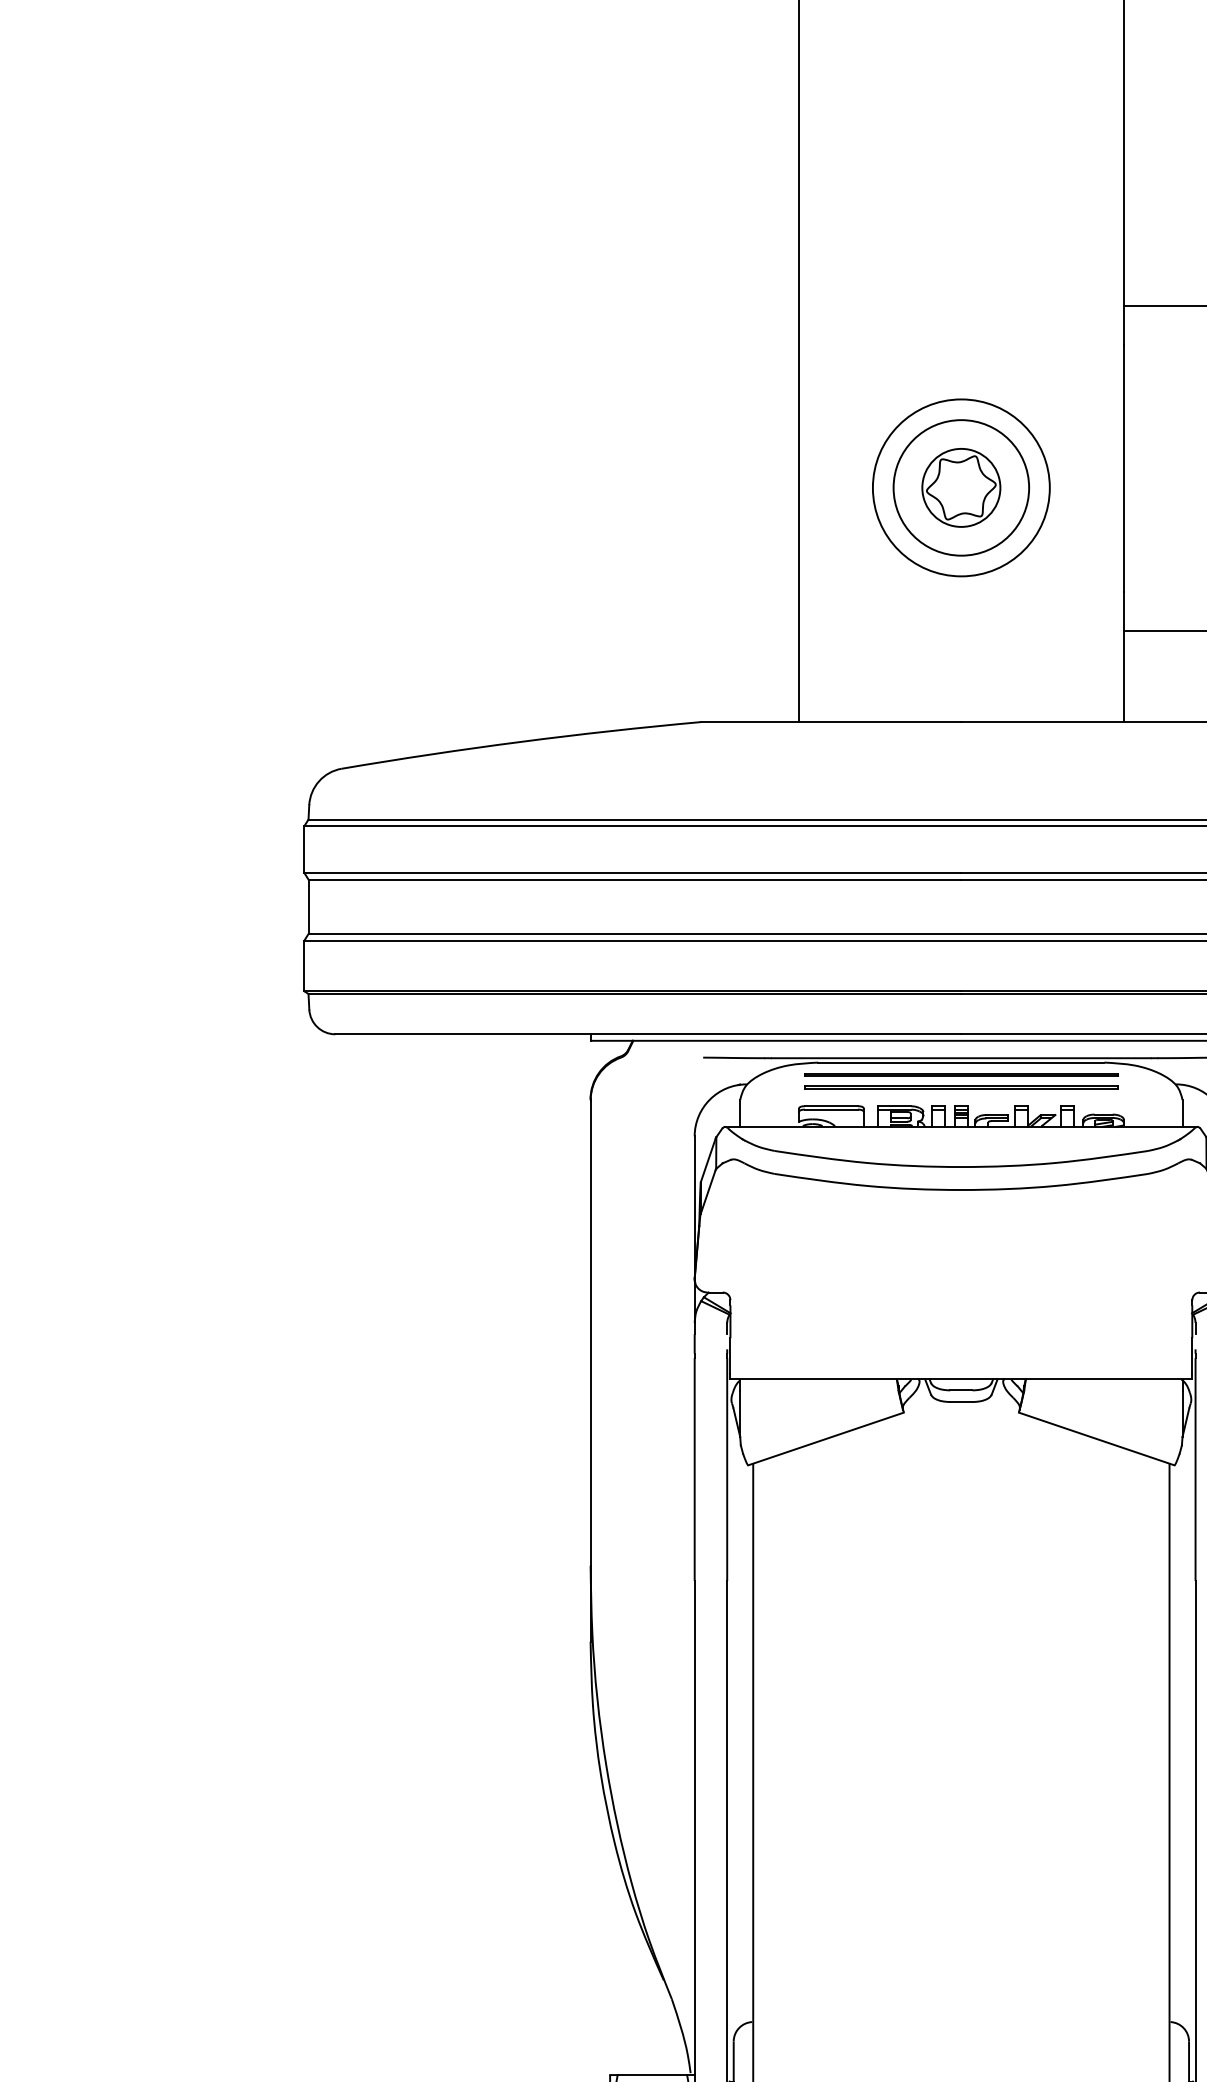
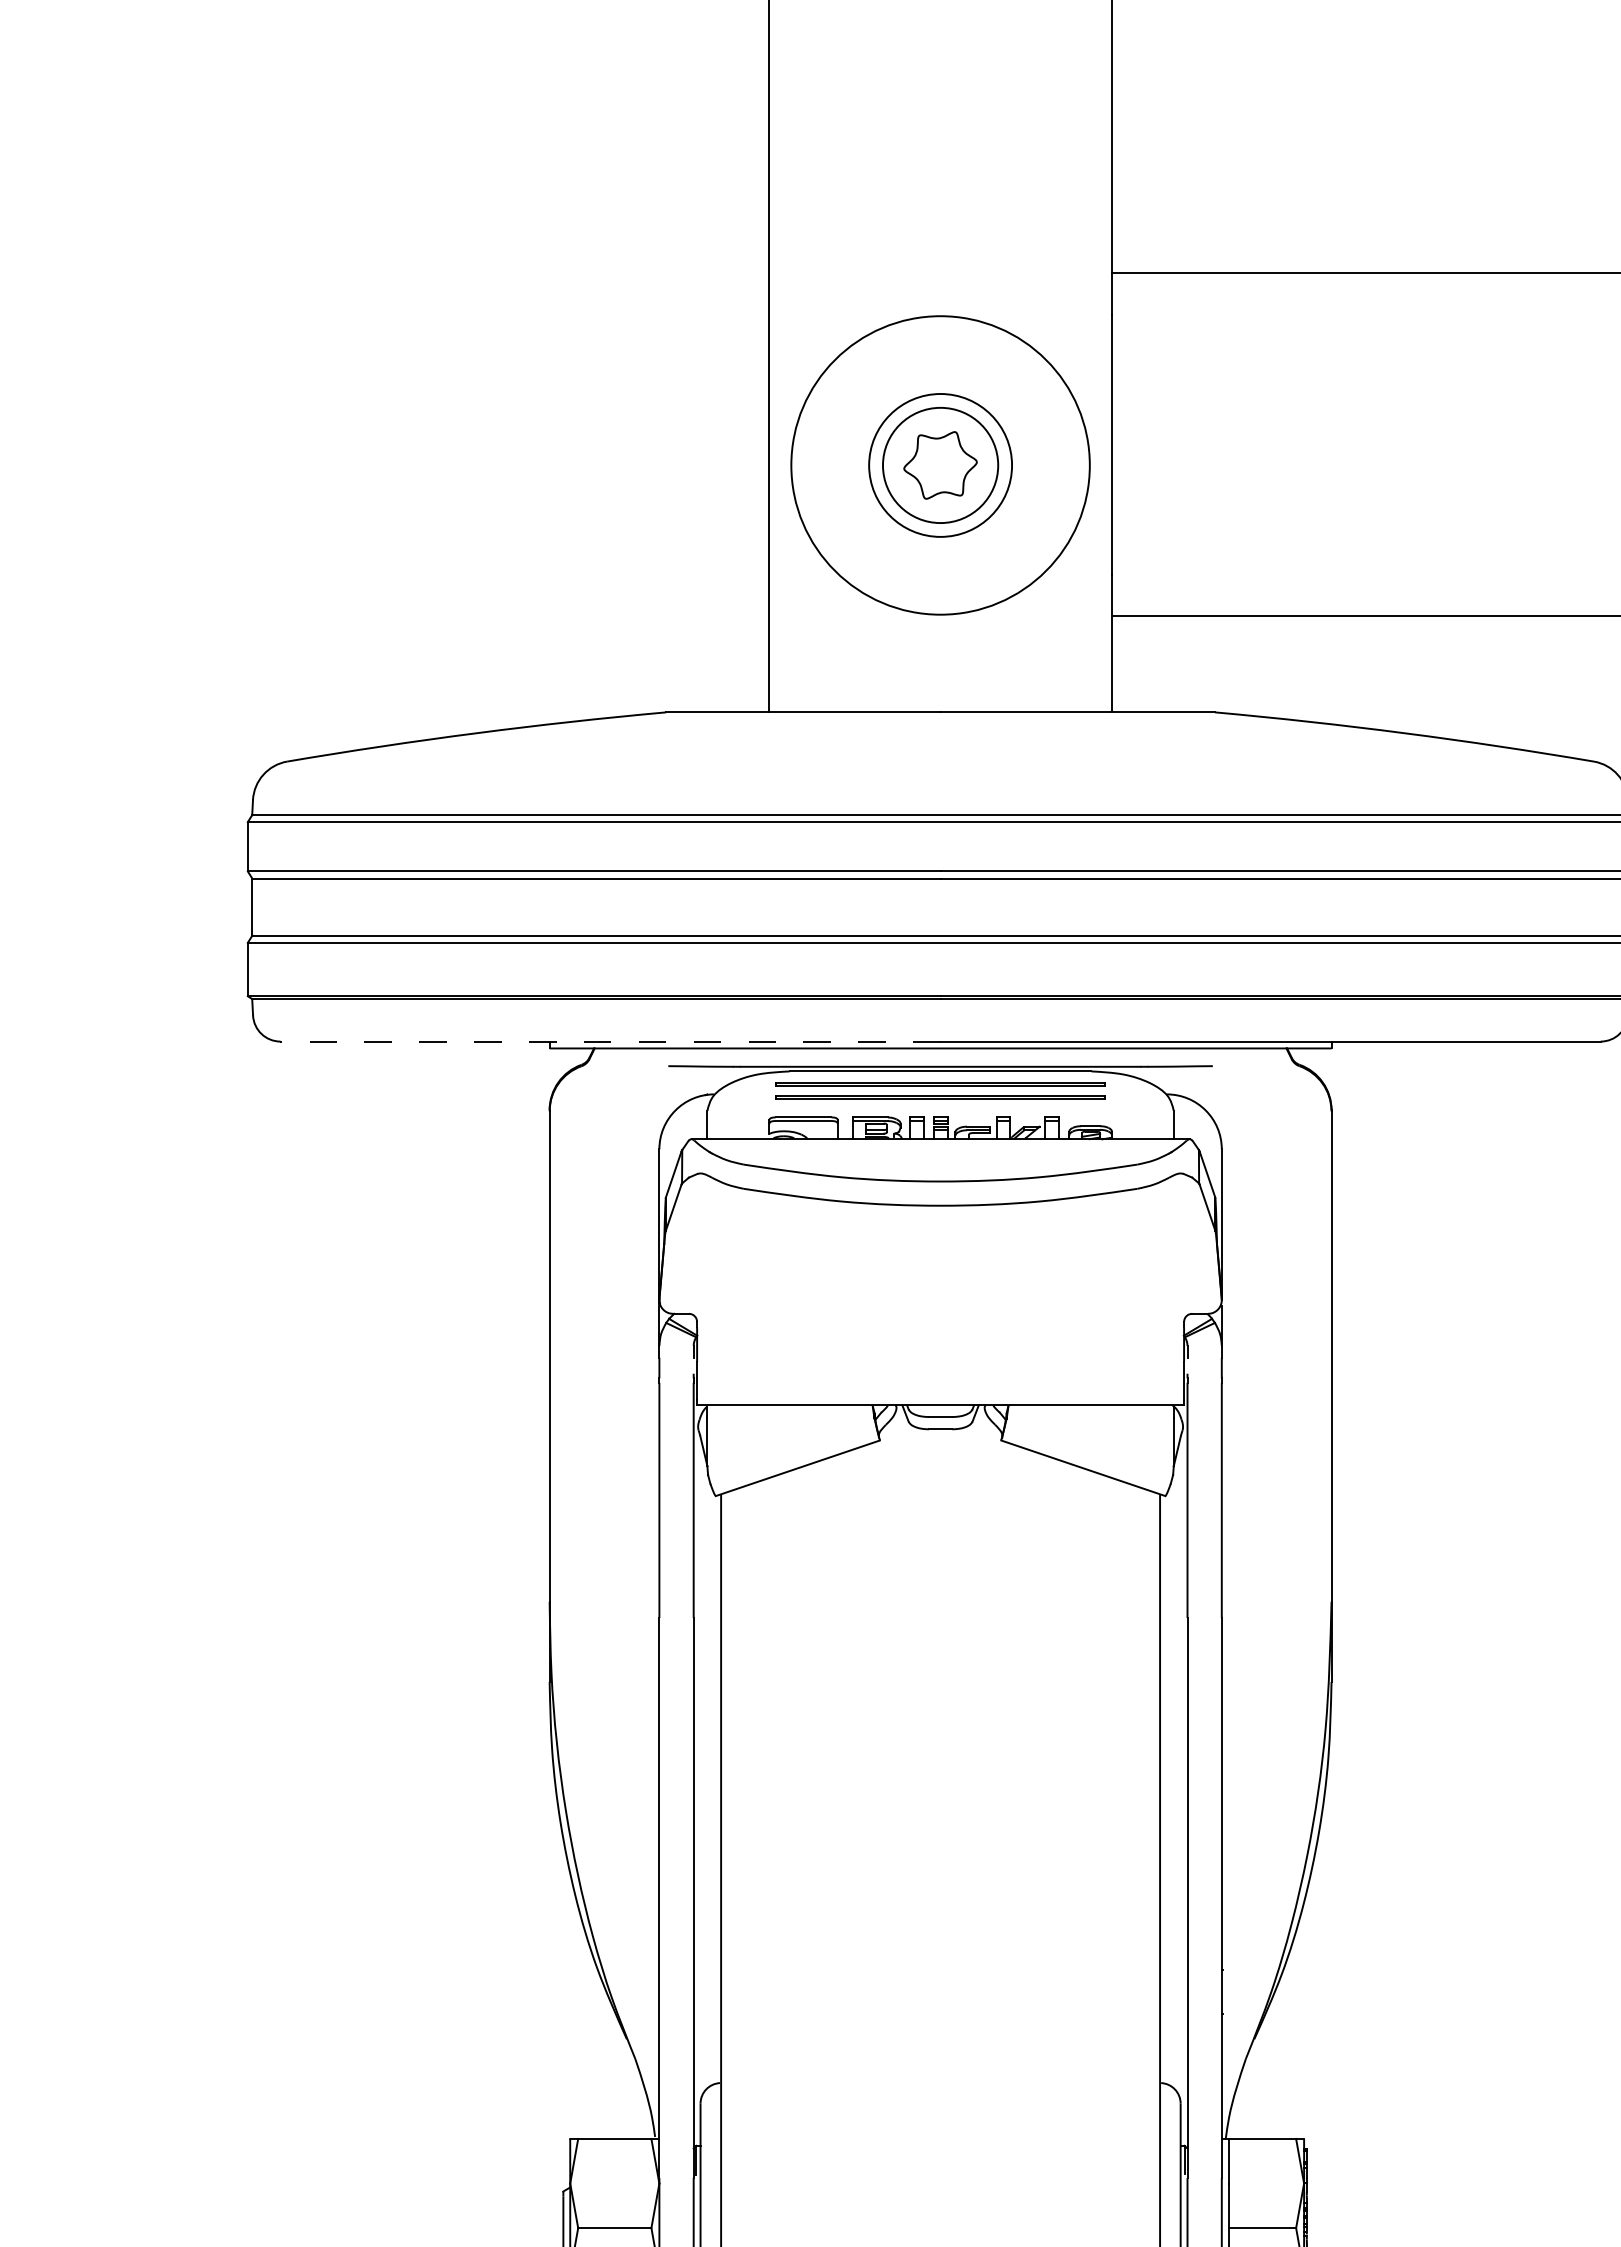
circle: (961, 487) -> (940, 465), size x1.4
circle: (961, 487) -> (940, 465), size x1.6
line: (648, 1034) -> (610, 1041), solid -> dashed

